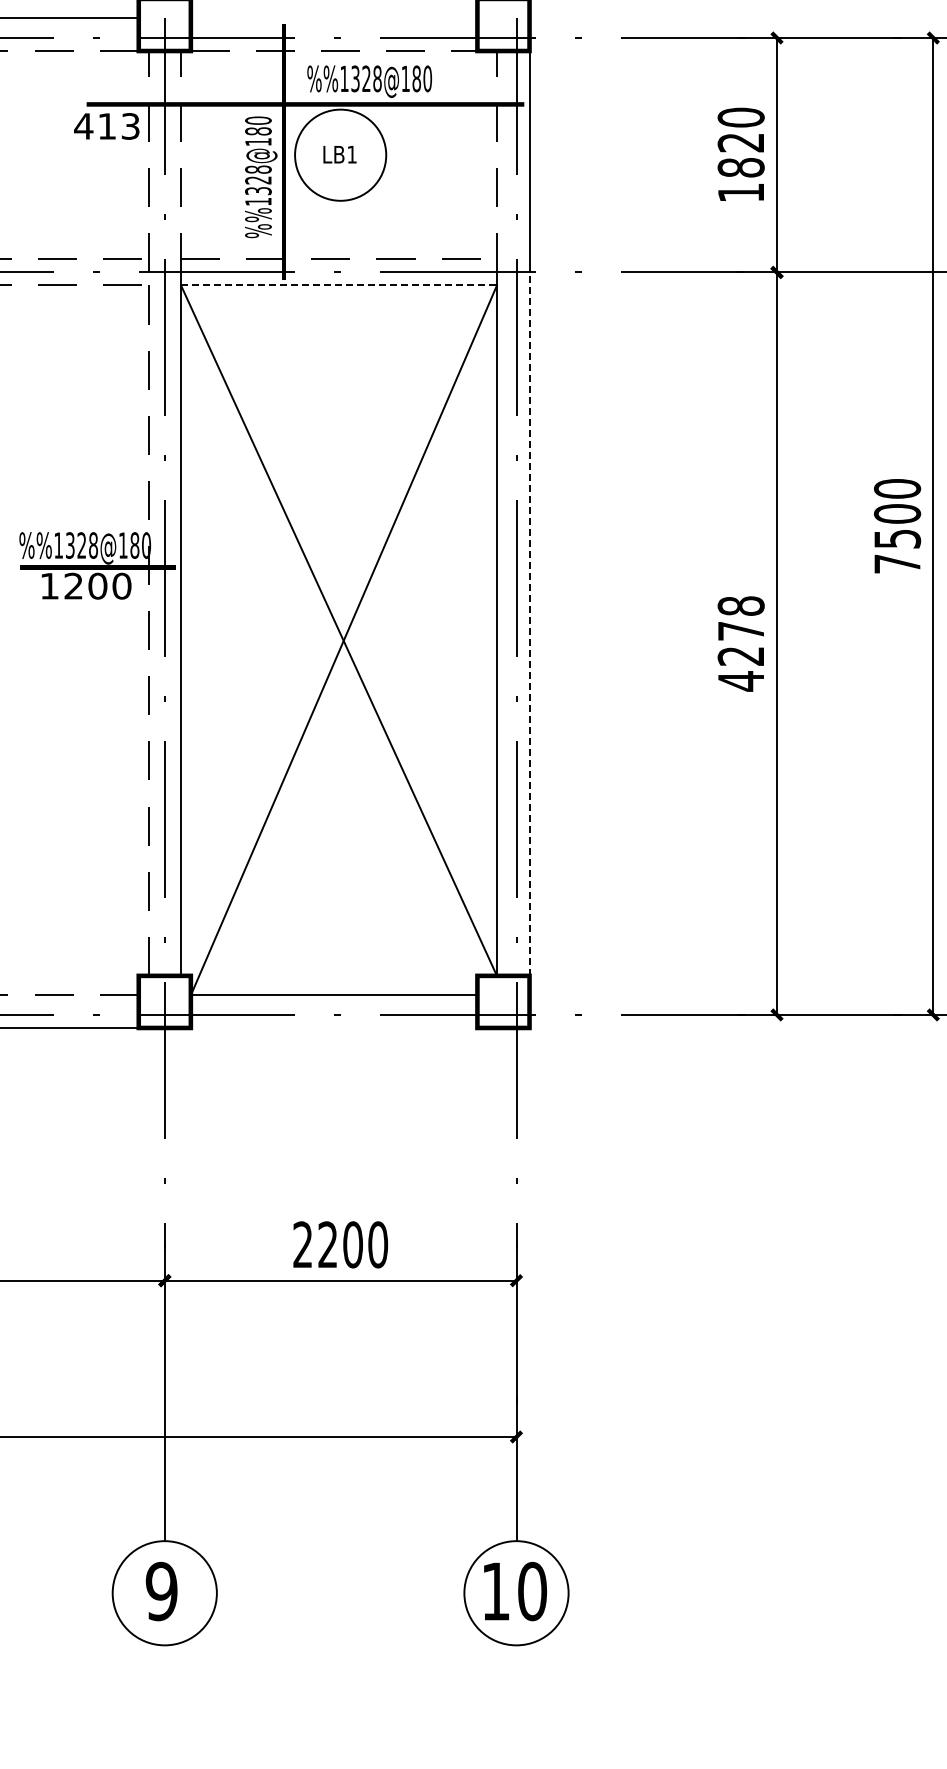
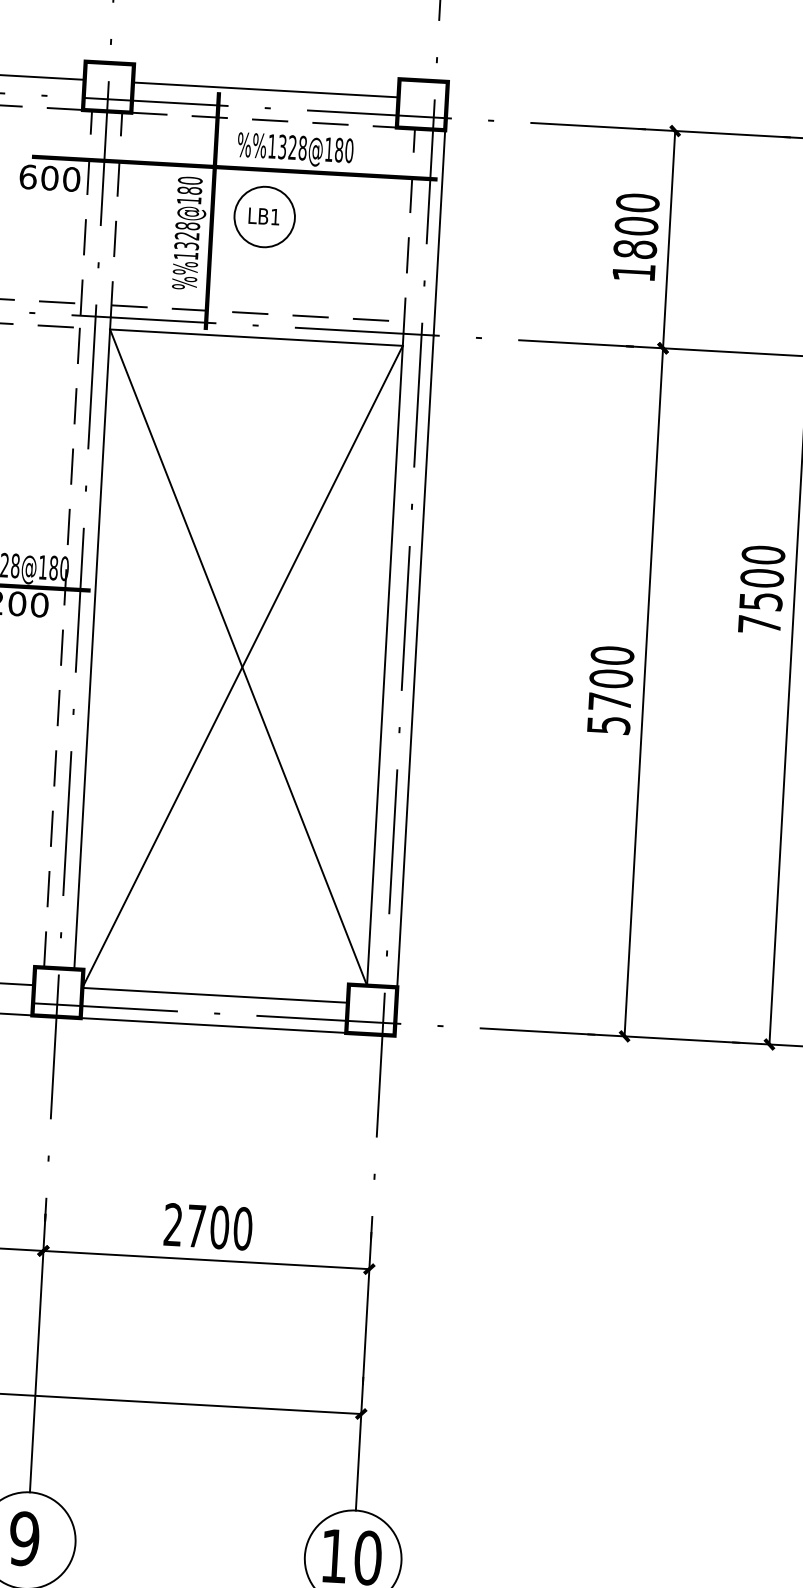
line: (333, 18) -> (265, 89), added
text: (106, 126) -> (49, 178), 413 -> 600
text: (740, 142) -> (635, 225), 1820 -> 1800
circle: (340, 154) -> (264, 216), size x0.71
line: (339, 285) -> (256, 337), dashed -> solid
line: (529, 624) -> (415, 661), dashed -> solid
text: (740, 643) -> (609, 690), 4278 -> 5700
line: (333, 1027) -> (212, 1025), added
text: (327, 1244) -> (196, 1225), 2200 -> 2700

